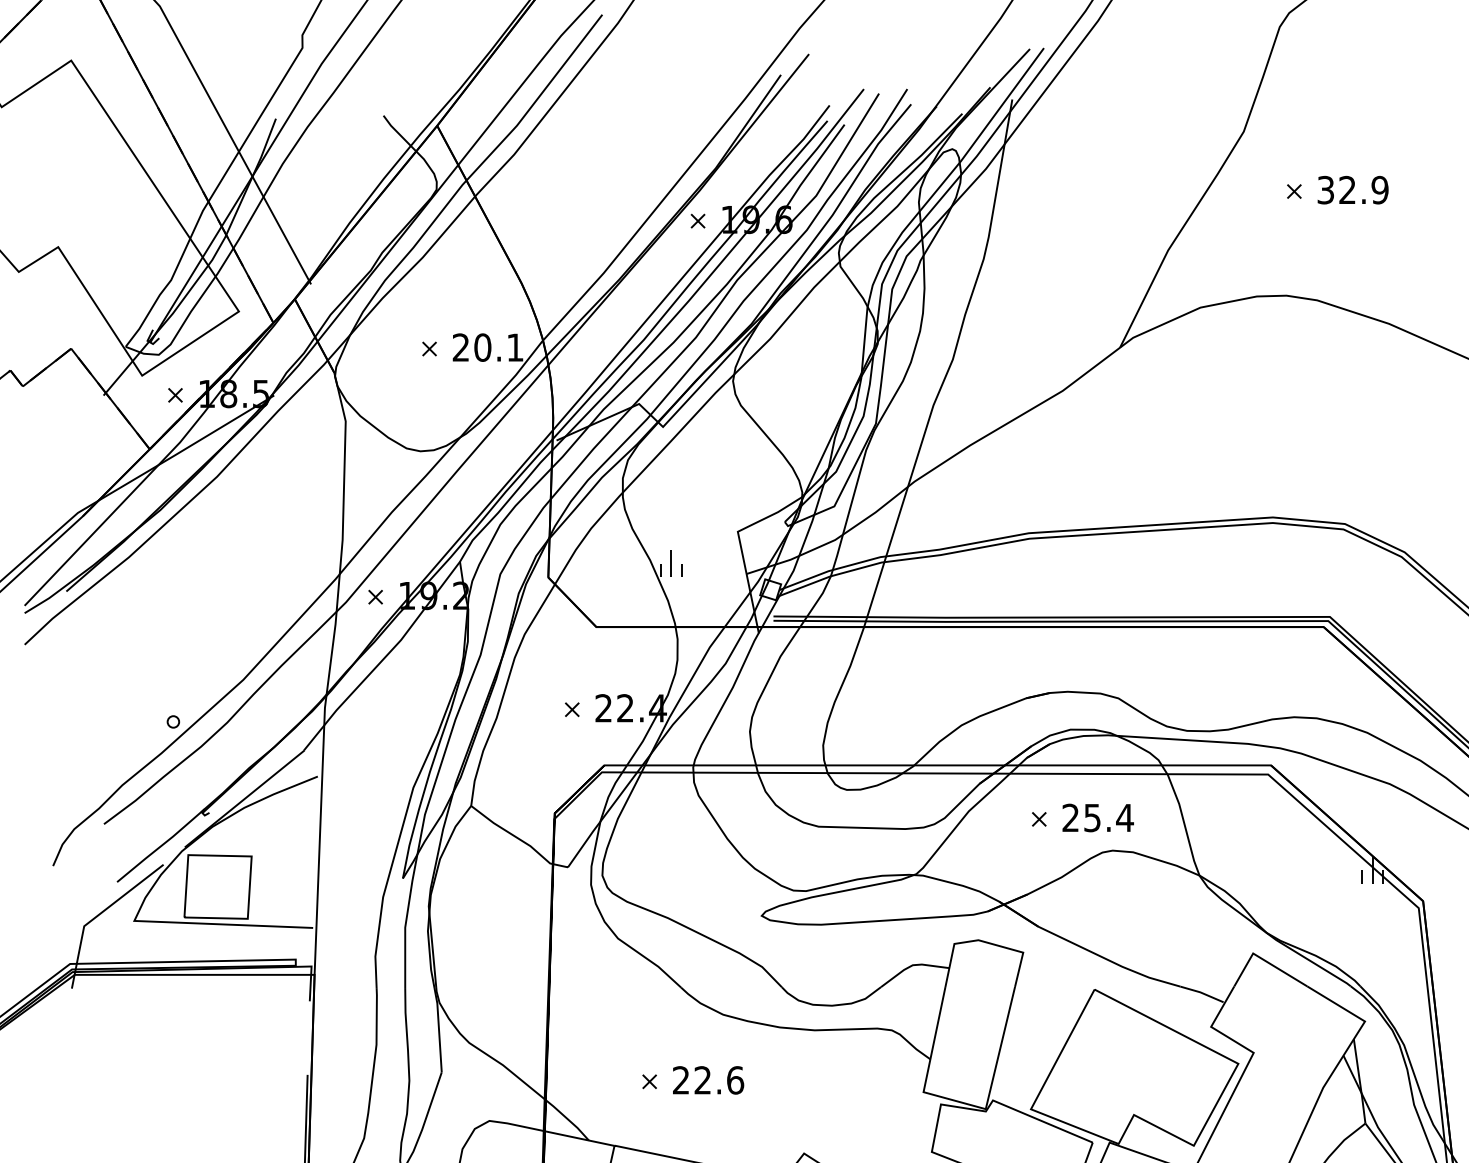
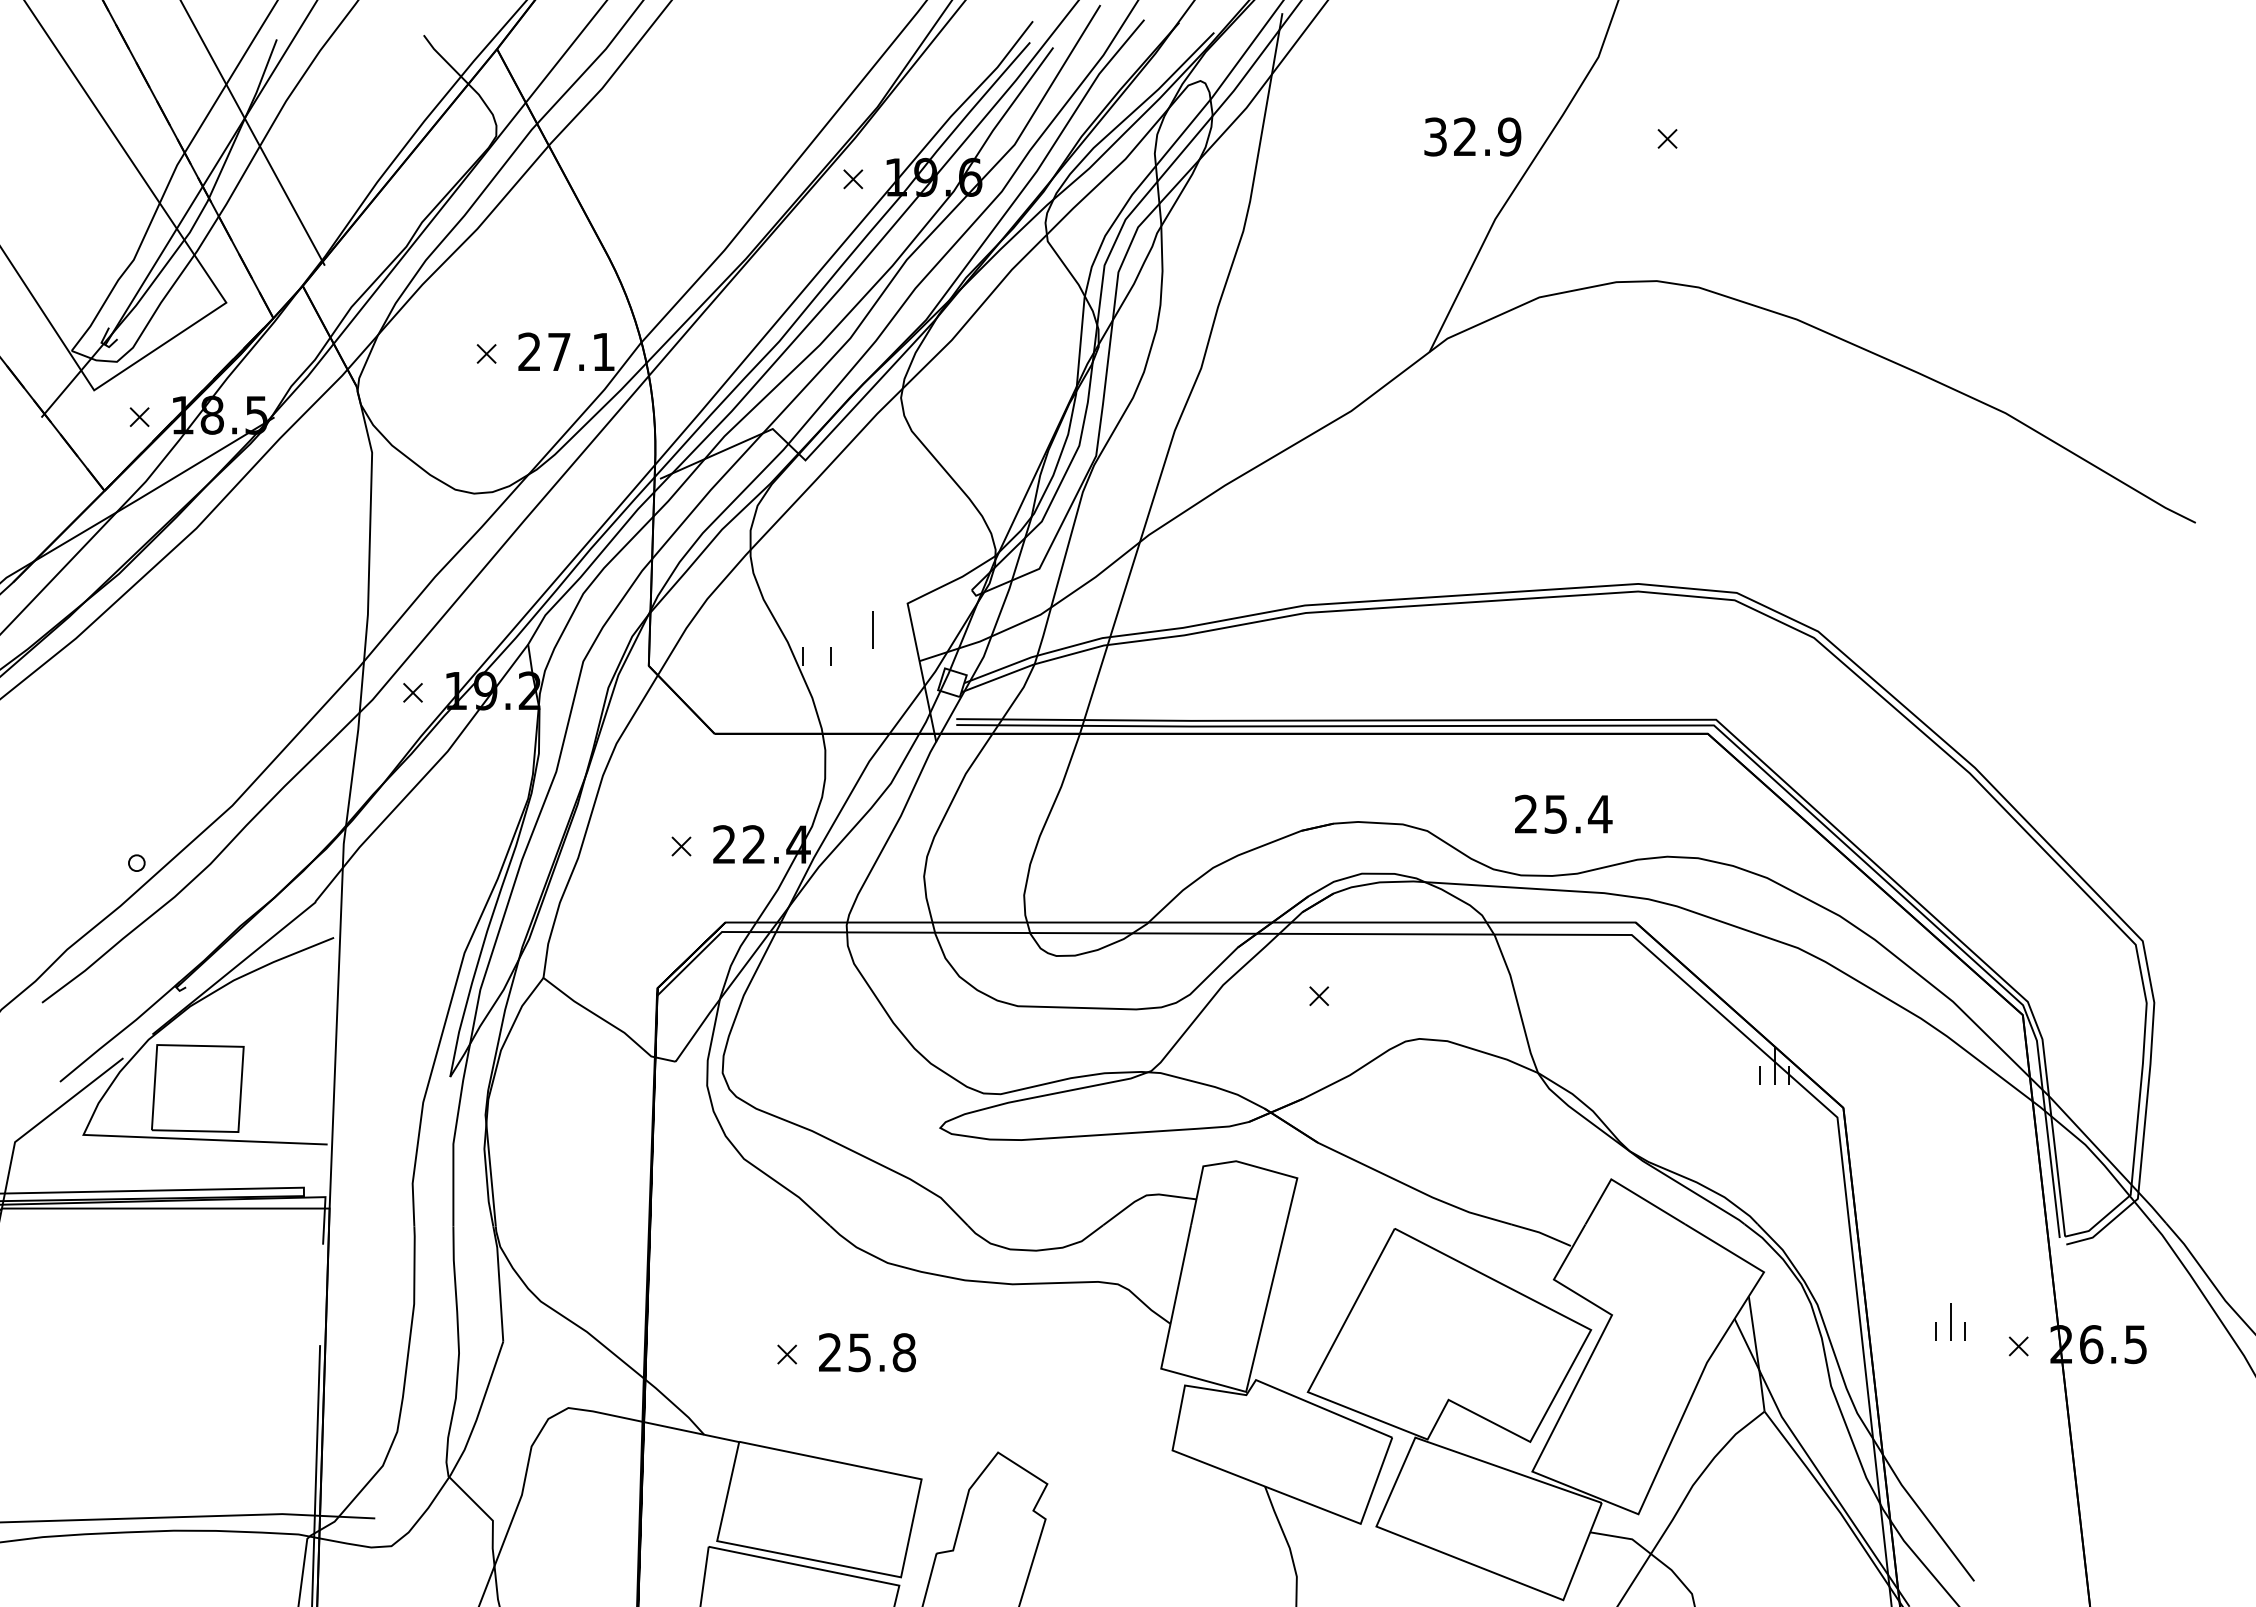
text: (1352, 189) -> (1472, 136), moved
text: (482, 347) -> (559, 351), 20.1 -> 27.1
line: (671, 563) -> (872, 629), moved
text: (1098, 817) -> (1563, 813), moved
text: (719, 1080) -> (882, 1352), 22.6 -> 25.8

